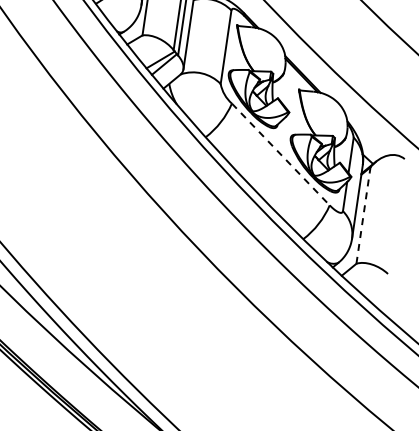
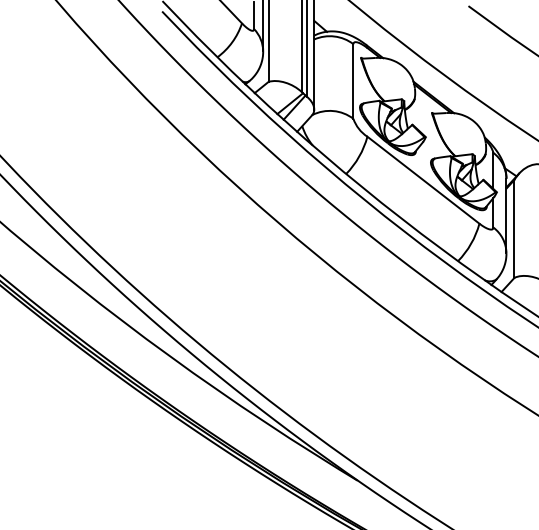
line: (280, 154) -> (423, 180), dashed -> solid
line: (363, 215) -> (514, 228), dashed -> solid

